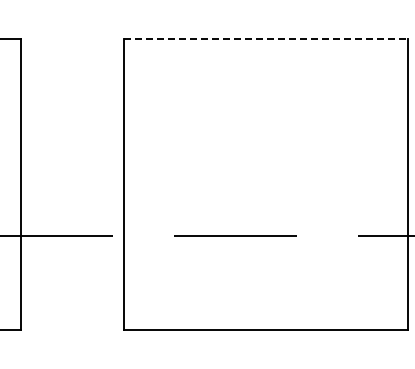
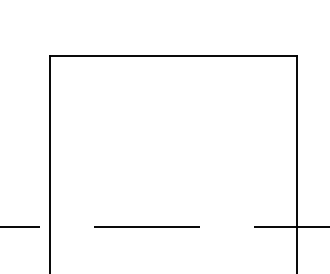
line: (266, 38) -> (173, 56), dashed -> solid

